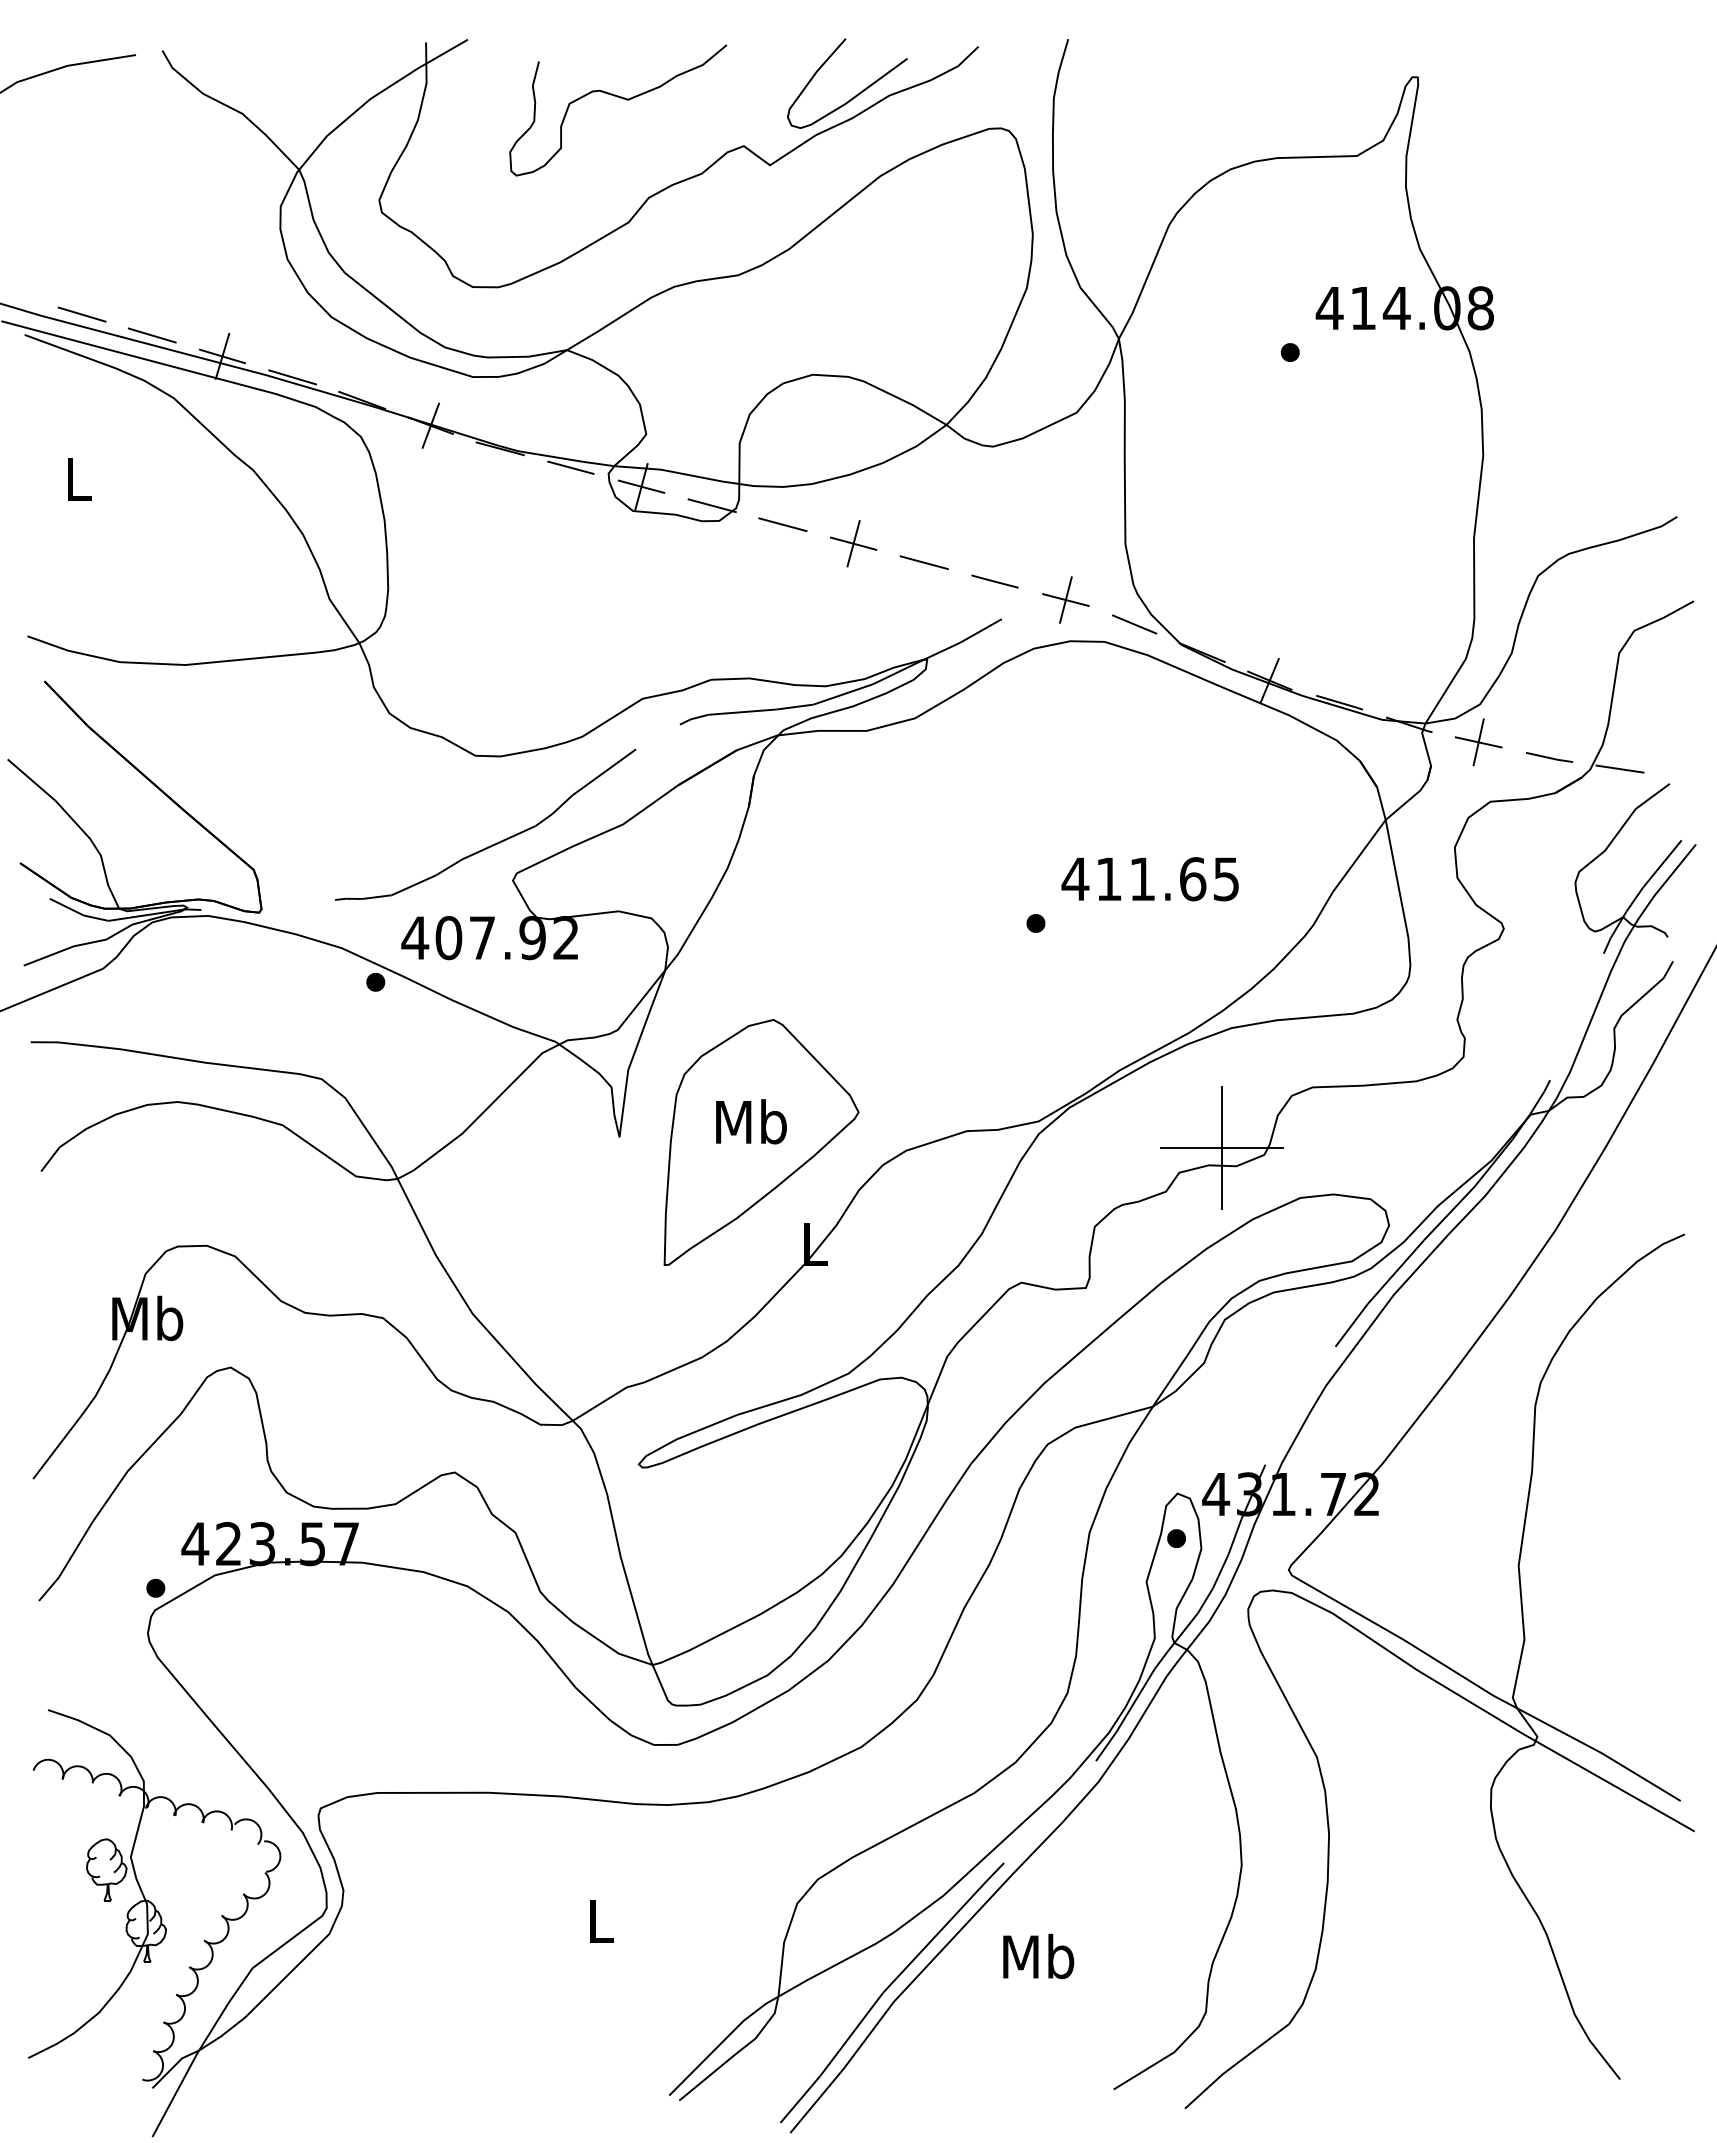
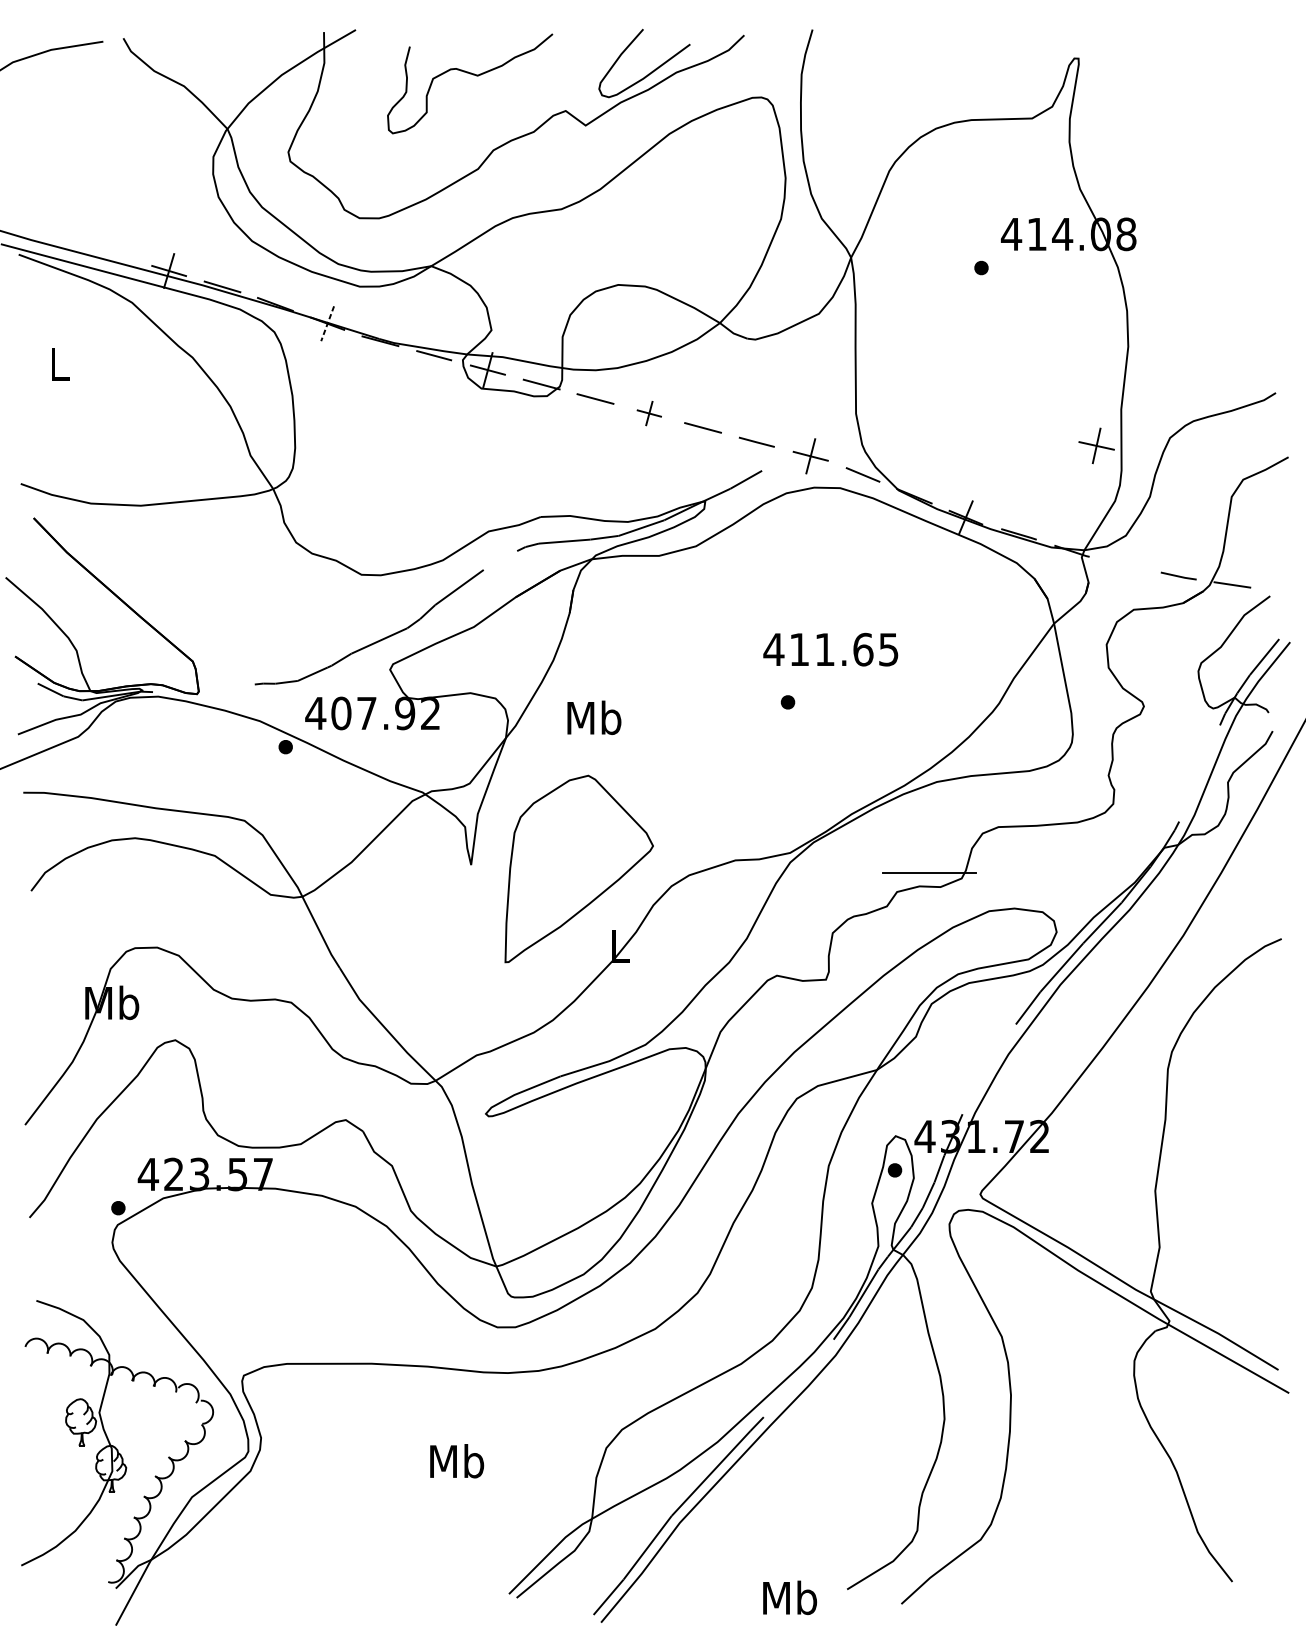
line: (81, 314) -> (61, 239), removed
line: (151, 335) -> (115, 255), removed
line: (430, 425) -> (327, 323), solid -> dashed
part: (853, 543) -> (649, 413), size x0.7
part: (1478, 742) -> (1096, 446), moved
text: (1149, 879) -> (830, 649), moved
text: (751, 1121) -> (594, 717), moved
line: (1222, 1148) -> (929, 873), removed
text: (600, 1920) -> (456, 1460), L -> Mb
text: (1038, 1956) -> (789, 1597), moved

